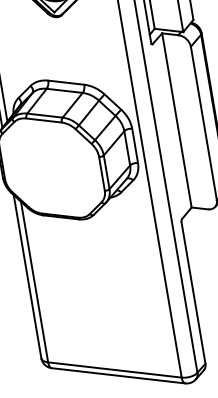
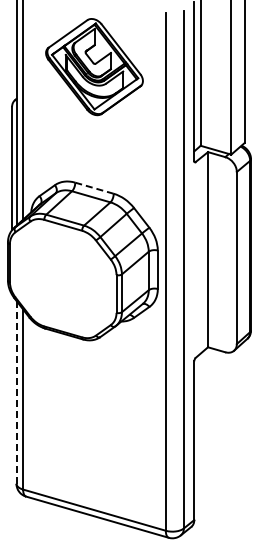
line: (66, 82) -> (94, 188), solid -> dashed
line: (27, 275) -> (16, 391), solid -> dashed

